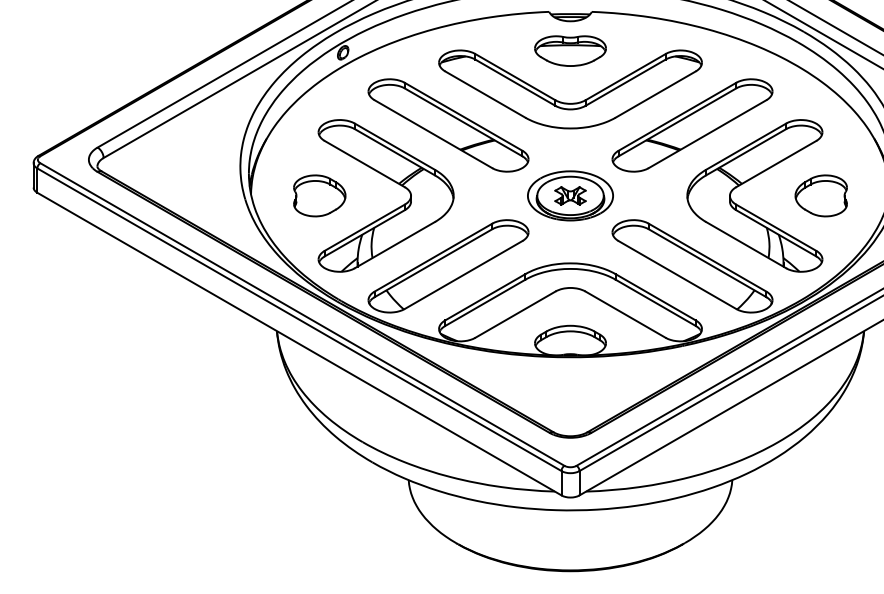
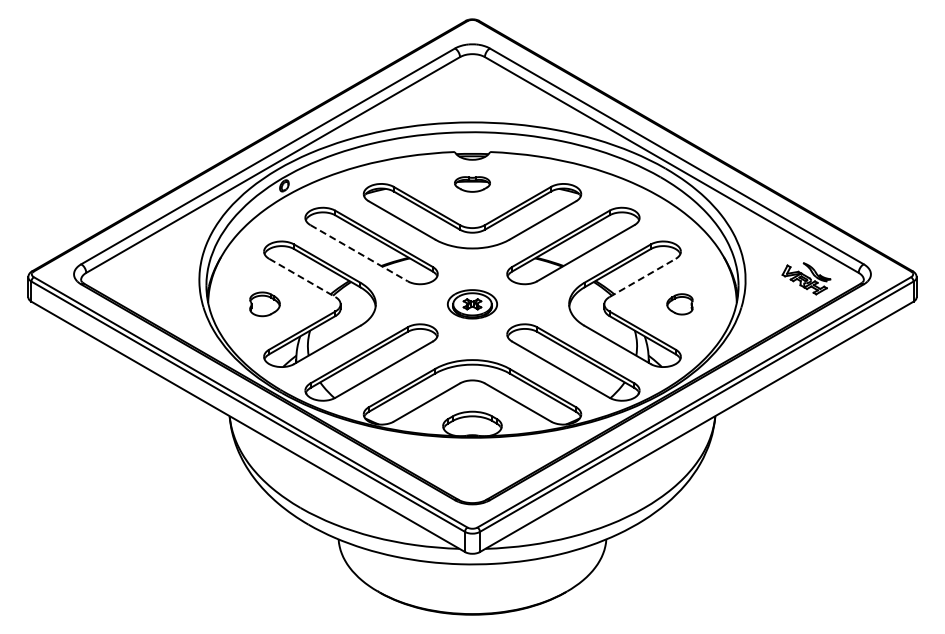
part: (570, 51) -> (472, 184), size x0.6
line: (433, 134) -> (359, 253), solid -> dashed
line: (777, 163) -> (643, 277), solid -> dashed
line: (365, 164) -> (302, 278), solid -> dashed
part: (319, 196) -> (264, 304), size x0.7
part: (570, 196) -> (472, 304), size x0.7
part: (820, 196) -> (679, 304), size x0.6

